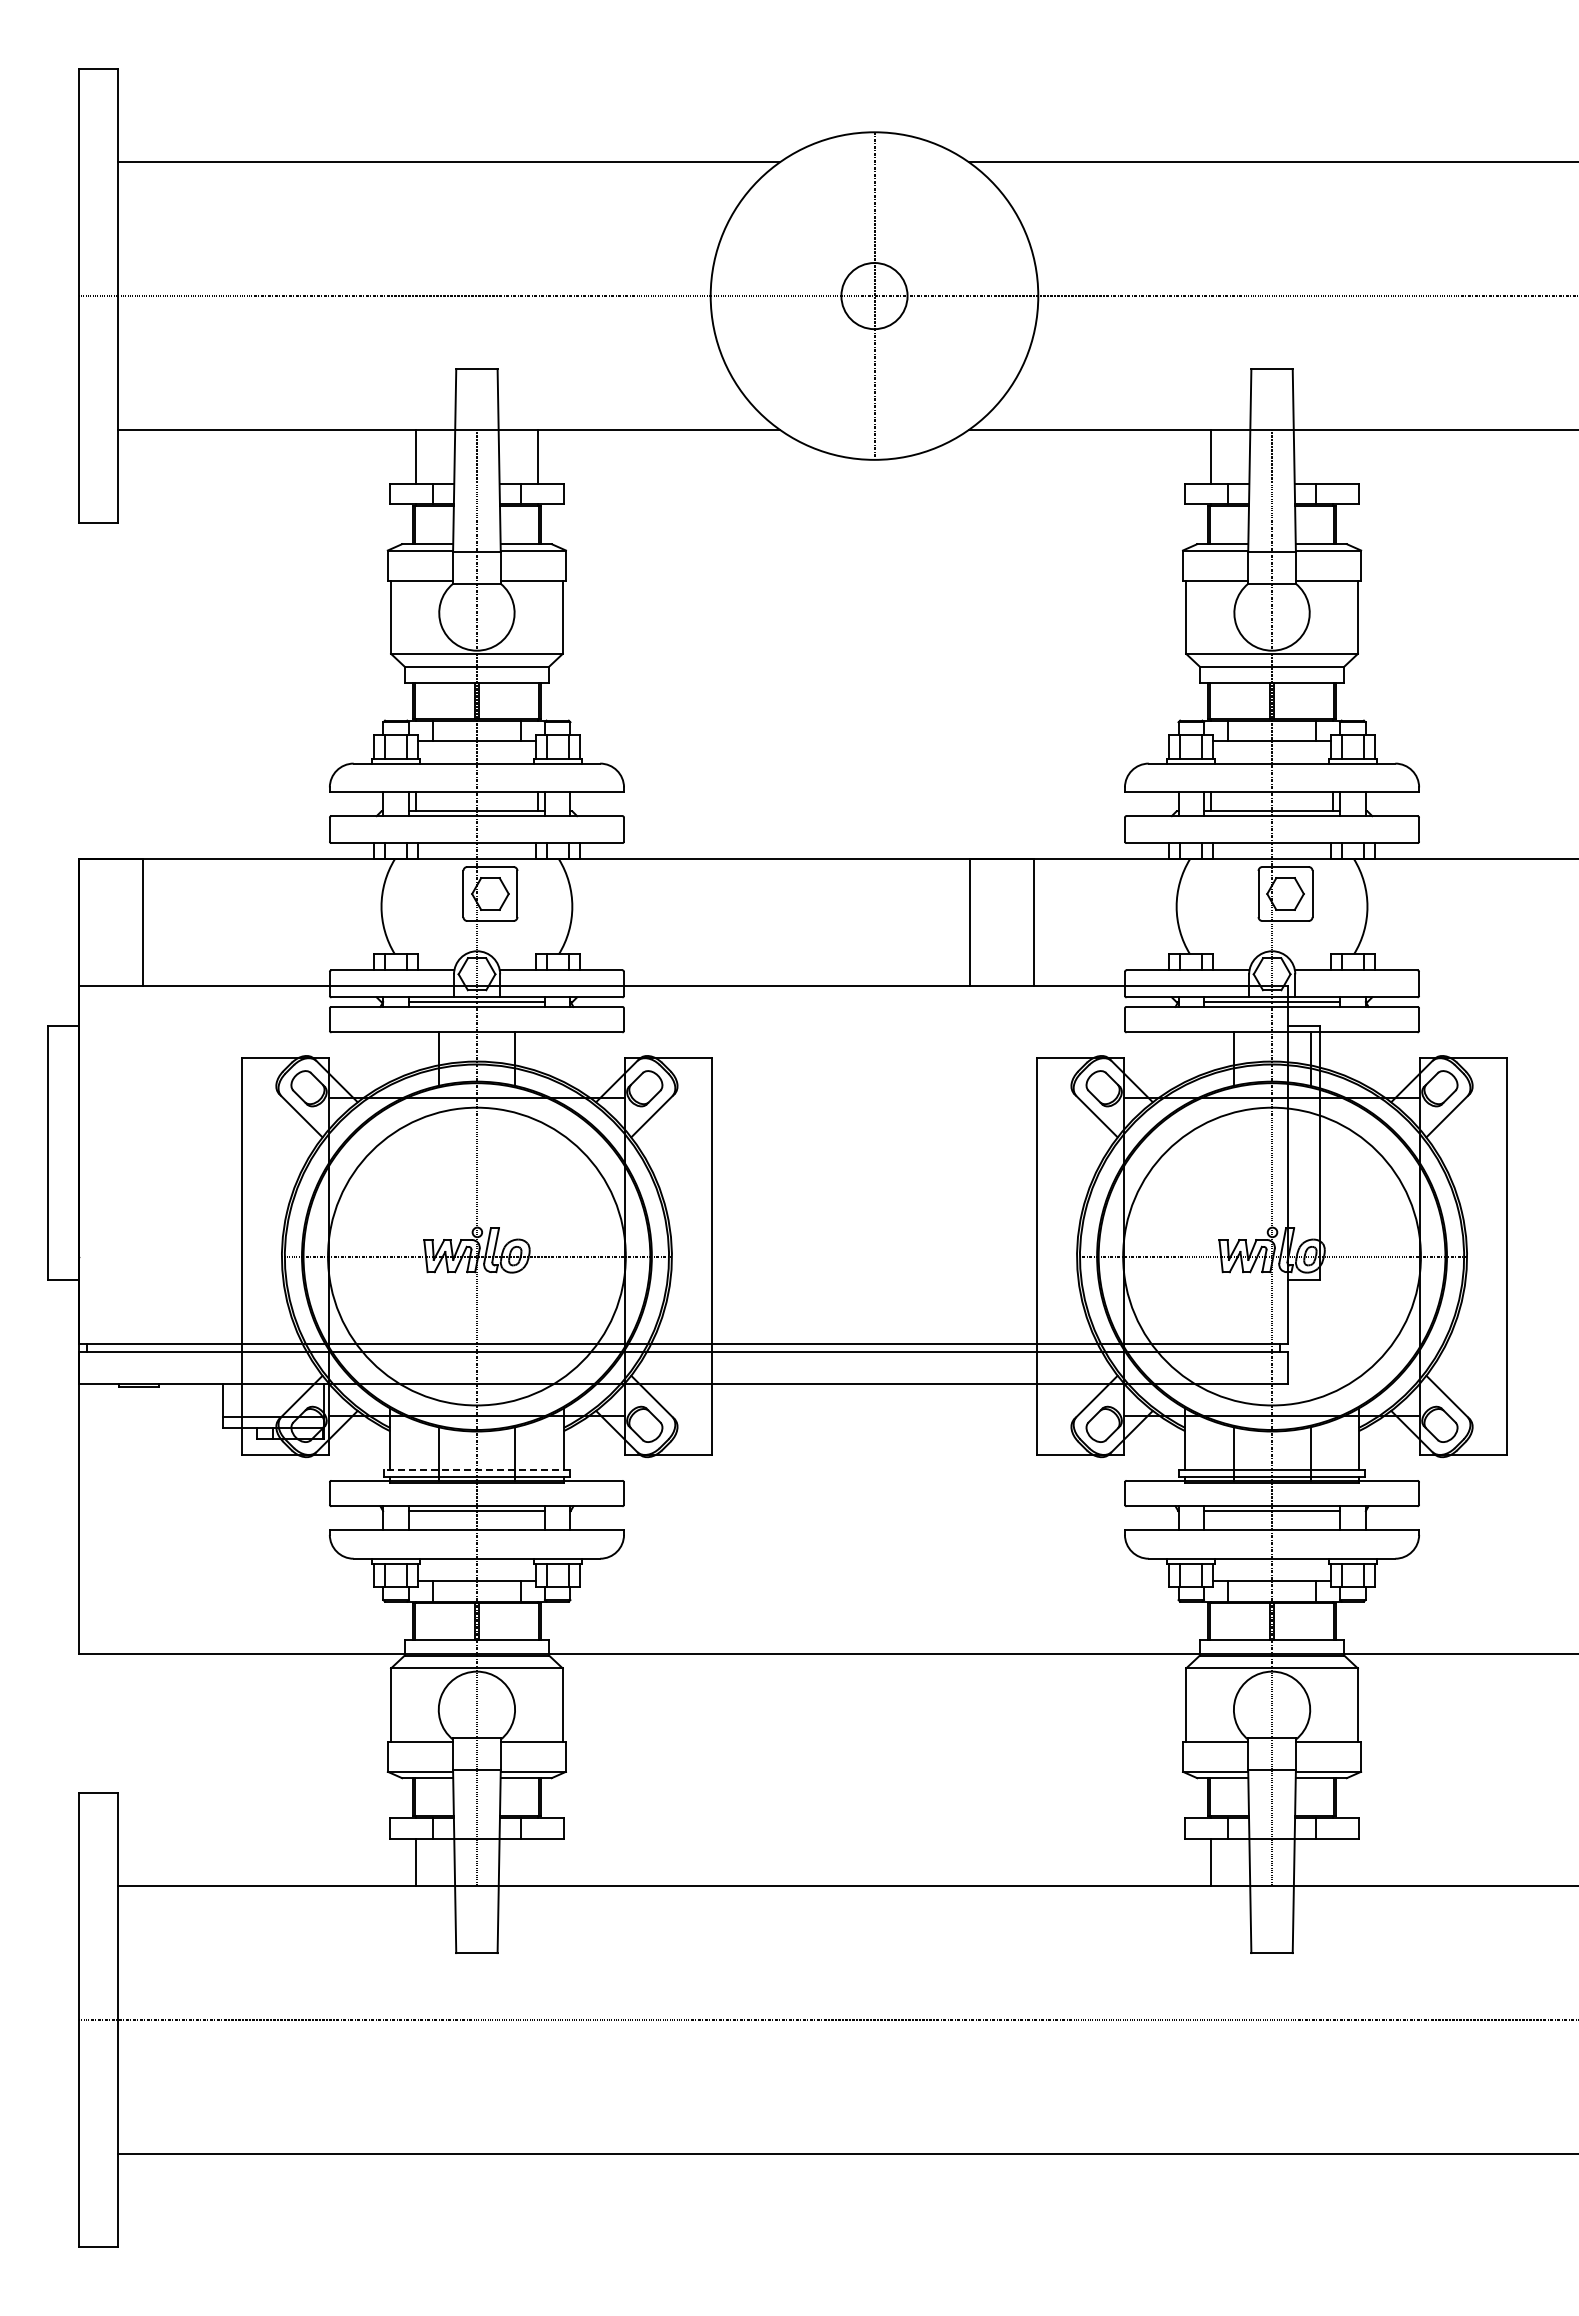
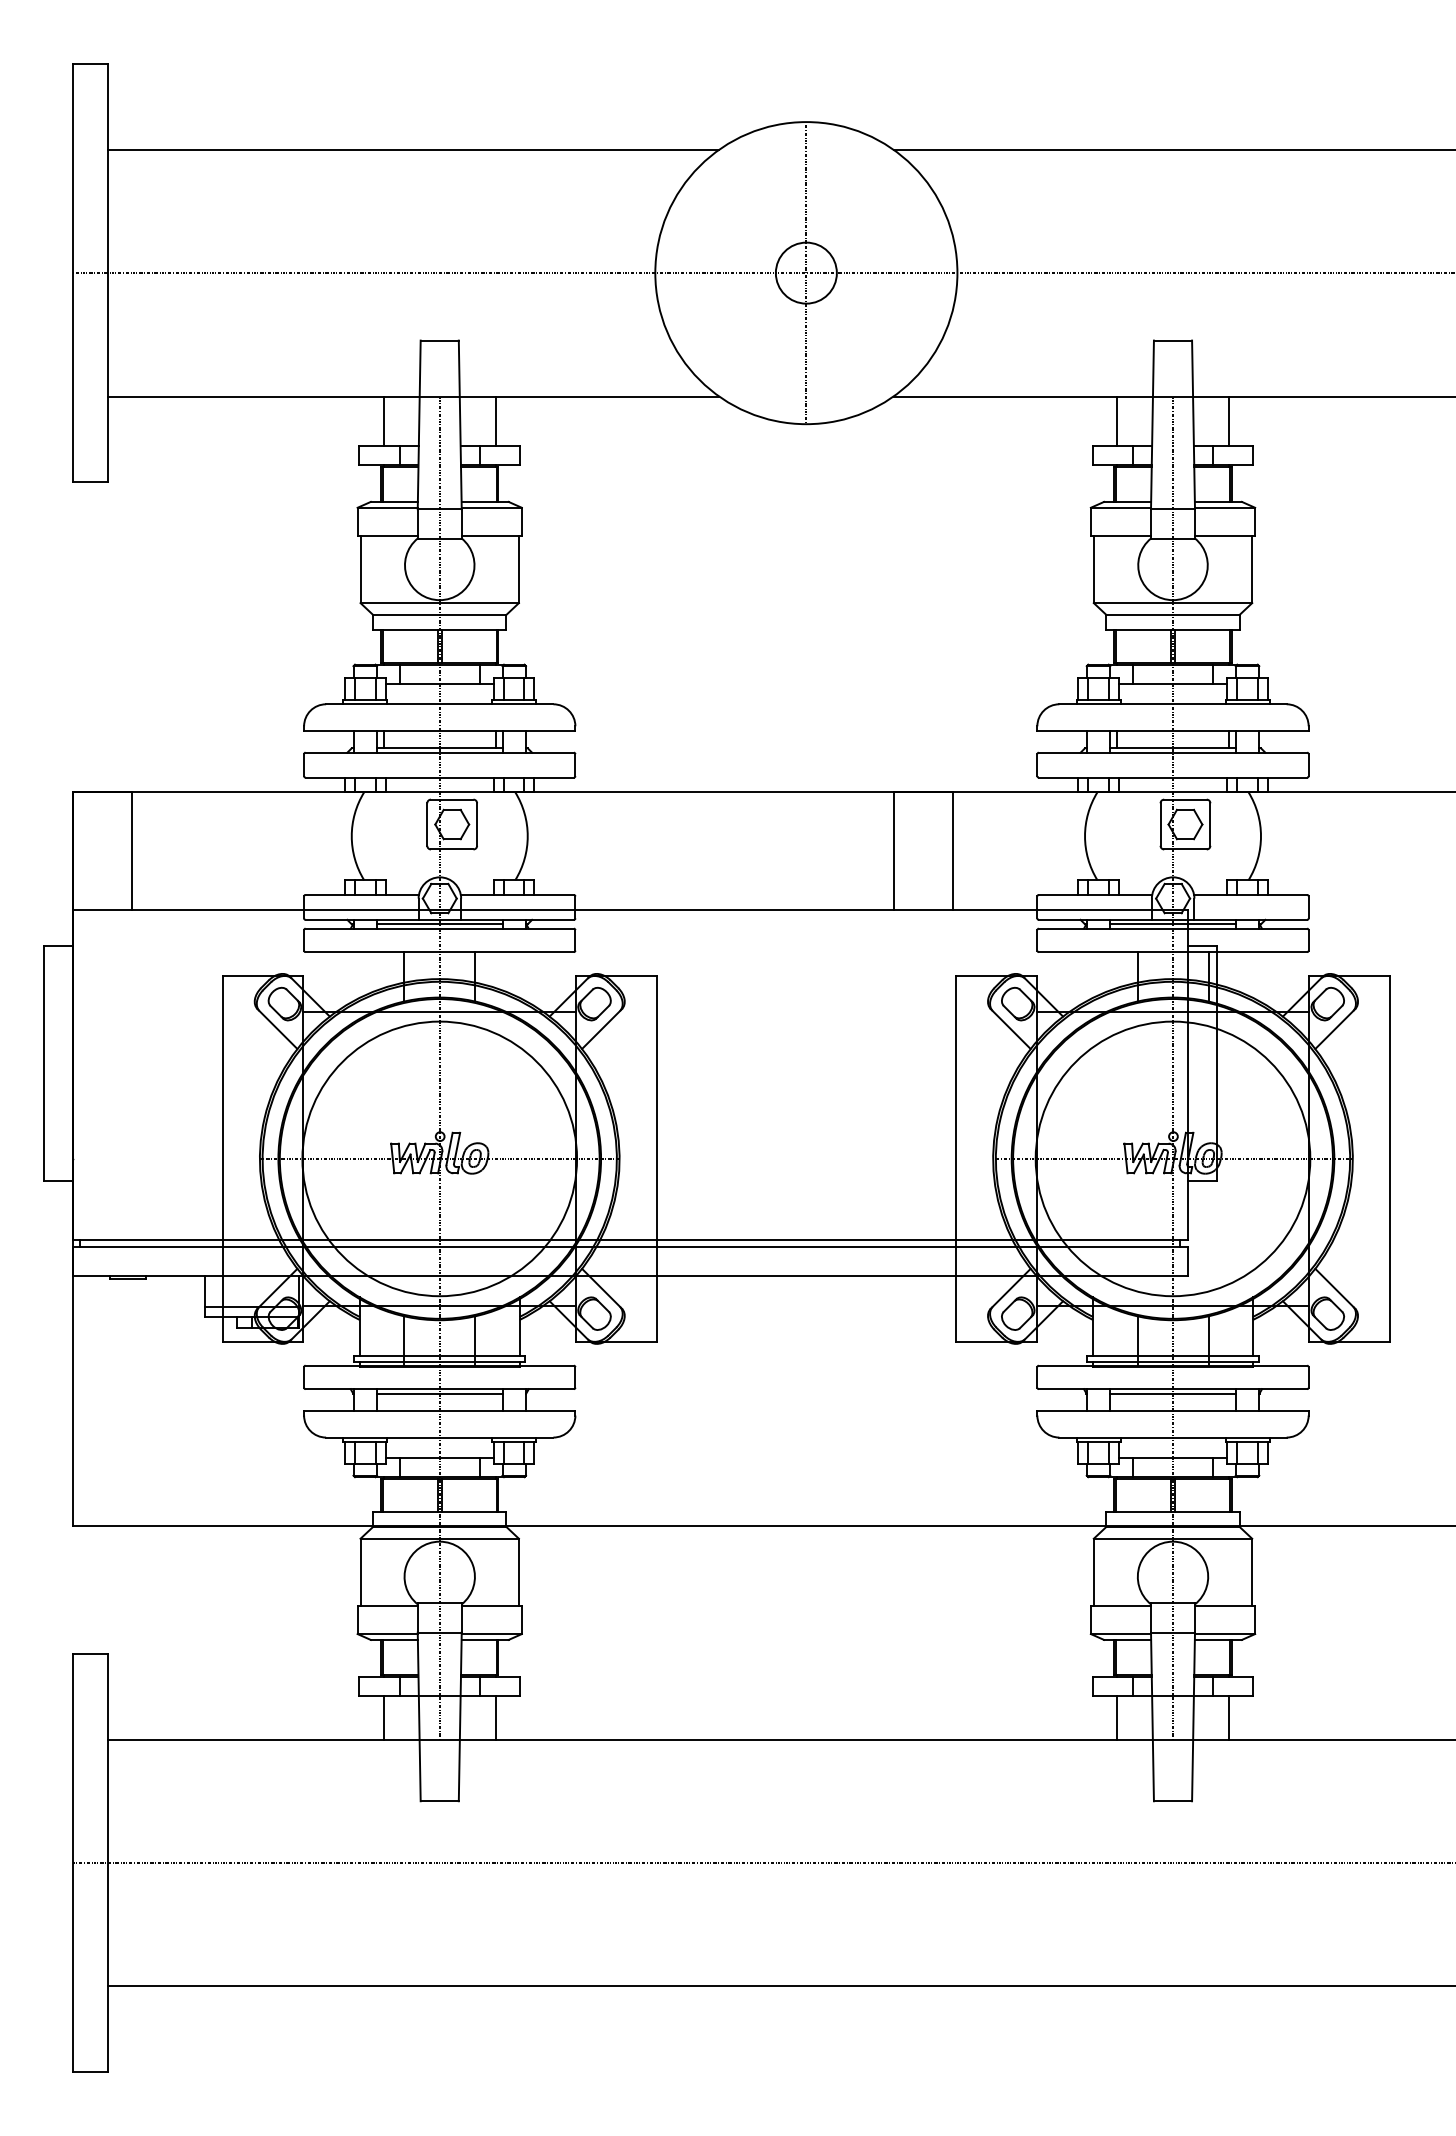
line: (1332, 456) -> (1228, 421), added
line: (476, 1470) -> (439, 1356), dashed -> solid
line: (537, 1862) -> (495, 1717), added
line: (1332, 1862) -> (1228, 1717), added

